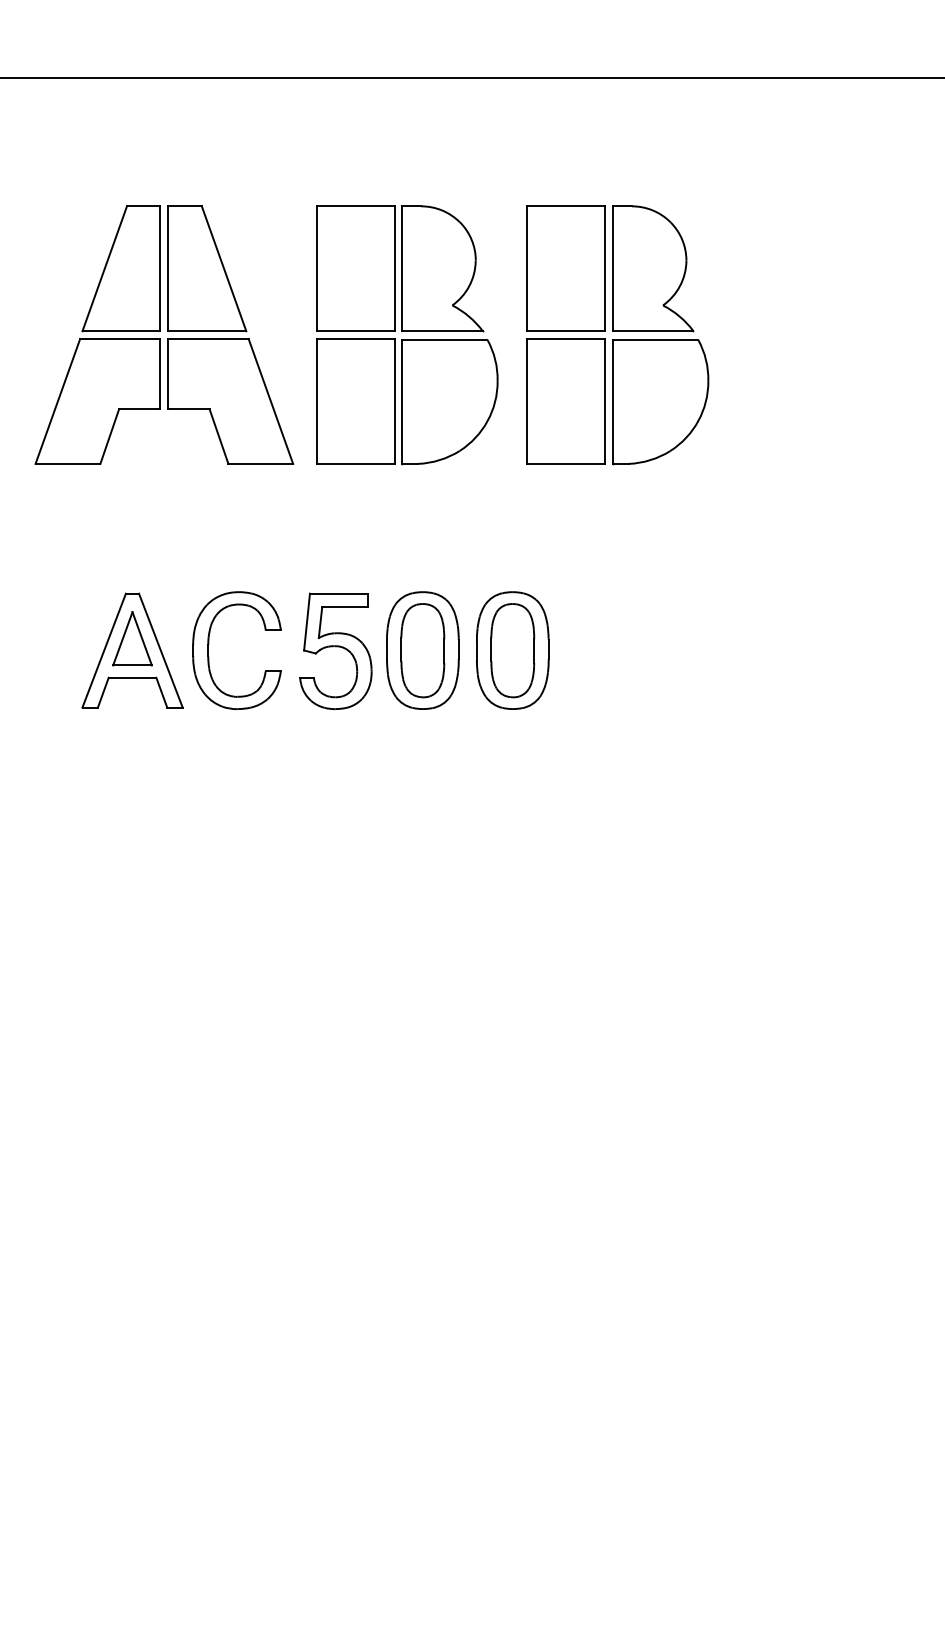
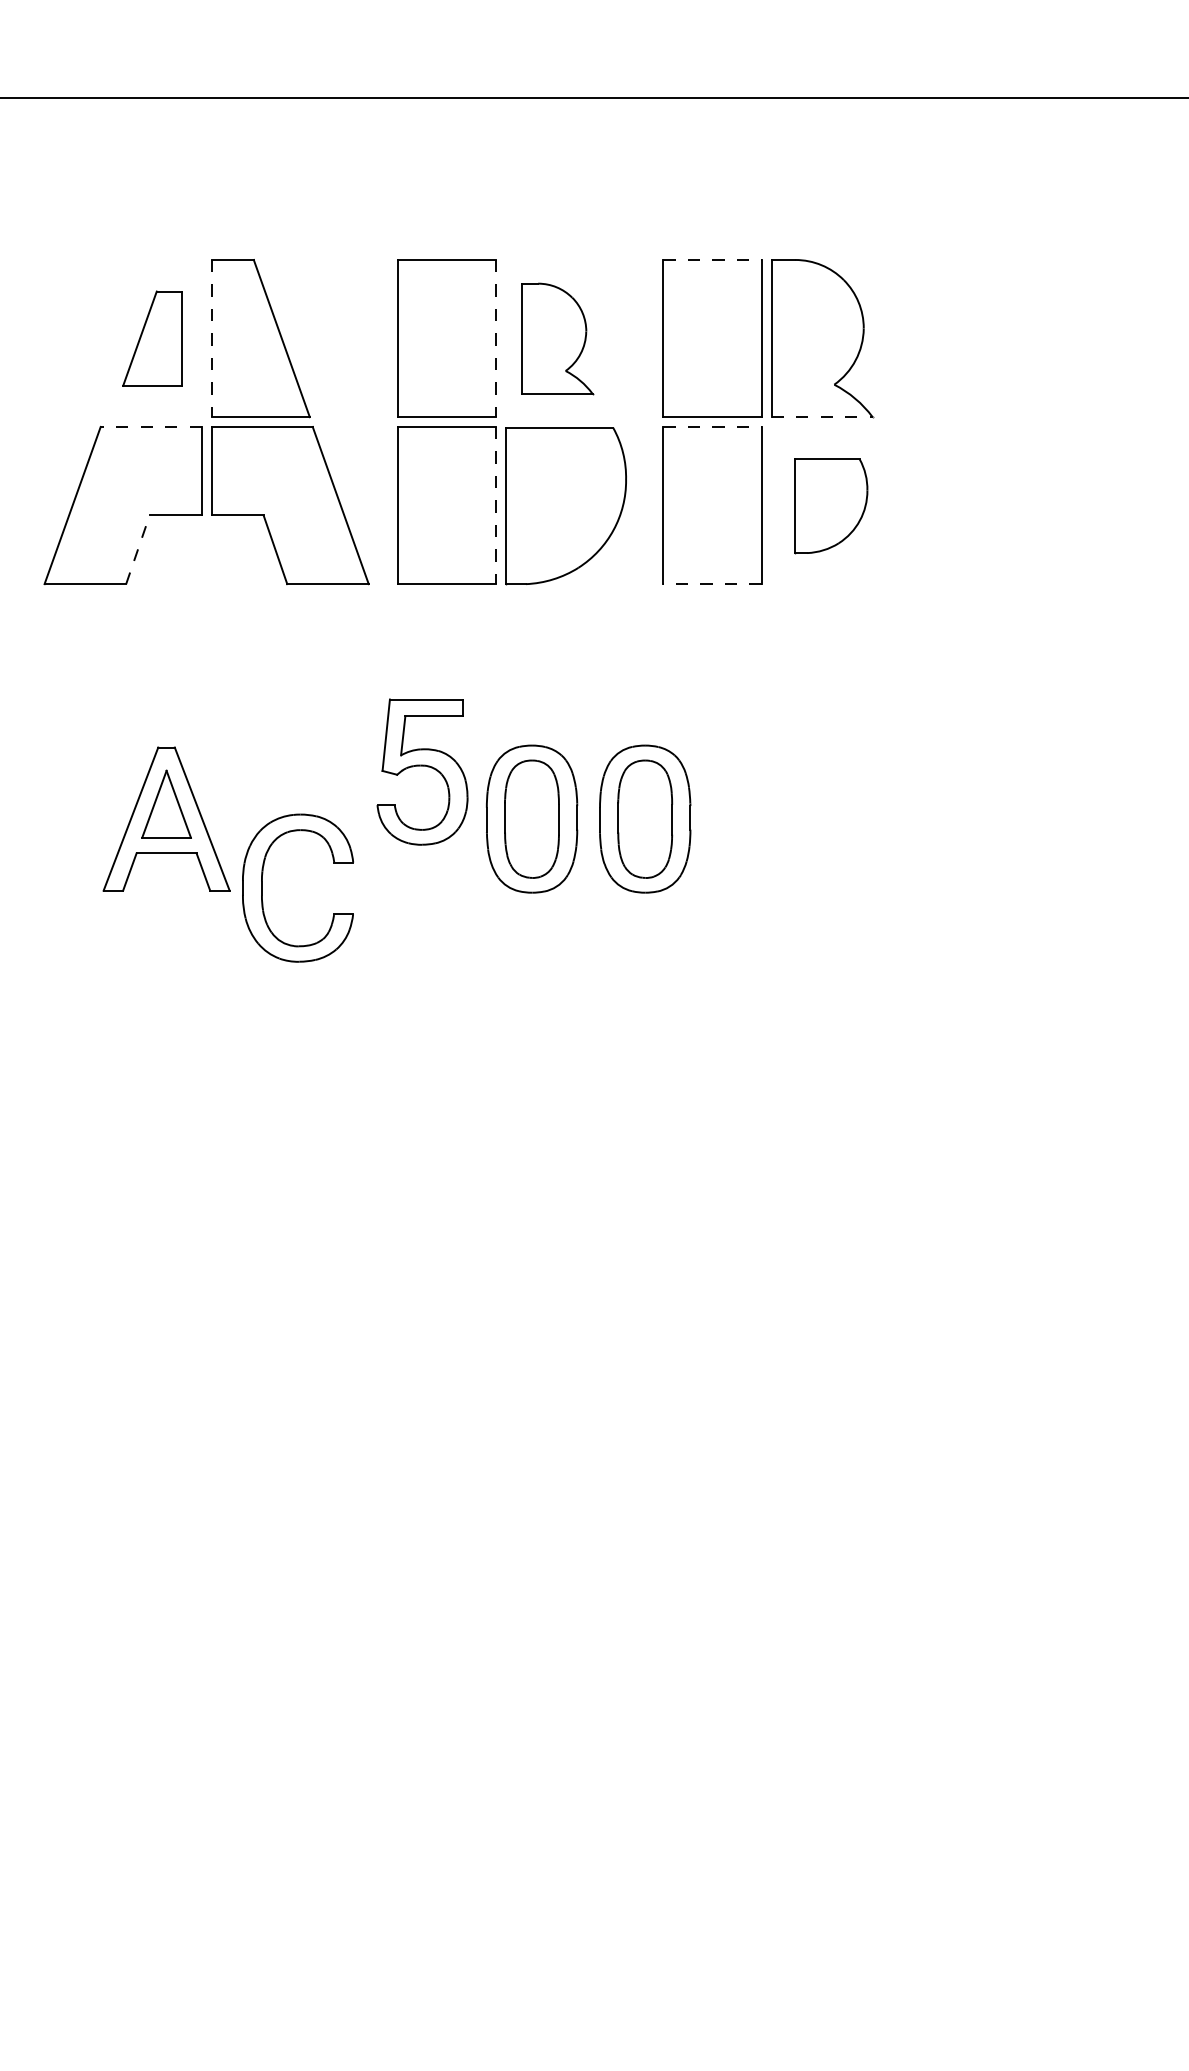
line: (567, 205) -> (713, 259), solid -> dashed
part: (121, 268) -> (152, 338), size x0.6
line: (168, 268) -> (211, 338), solid -> dashed
line: (394, 268) -> (496, 338), solid -> dashed
part: (443, 268) -> (557, 338), size x0.7
line: (653, 331) -> (822, 417), solid -> dashed
line: (120, 338) -> (151, 426), solid -> dashed
line: (567, 338) -> (713, 426), solid -> dashed
line: (394, 401) -> (496, 505), solid -> dashed
part: (660, 402) -> (831, 506), size x0.6
line: (110, 436) -> (138, 549), solid -> dashed
line: (566, 464) -> (712, 584), solid -> dashed
part: (208, 650) -> (262, 887), moved
part: (335, 650) -> (422, 771), moved

